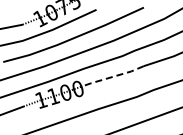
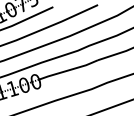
line: (112, 77) -> (68, 70), dashed -> solid

